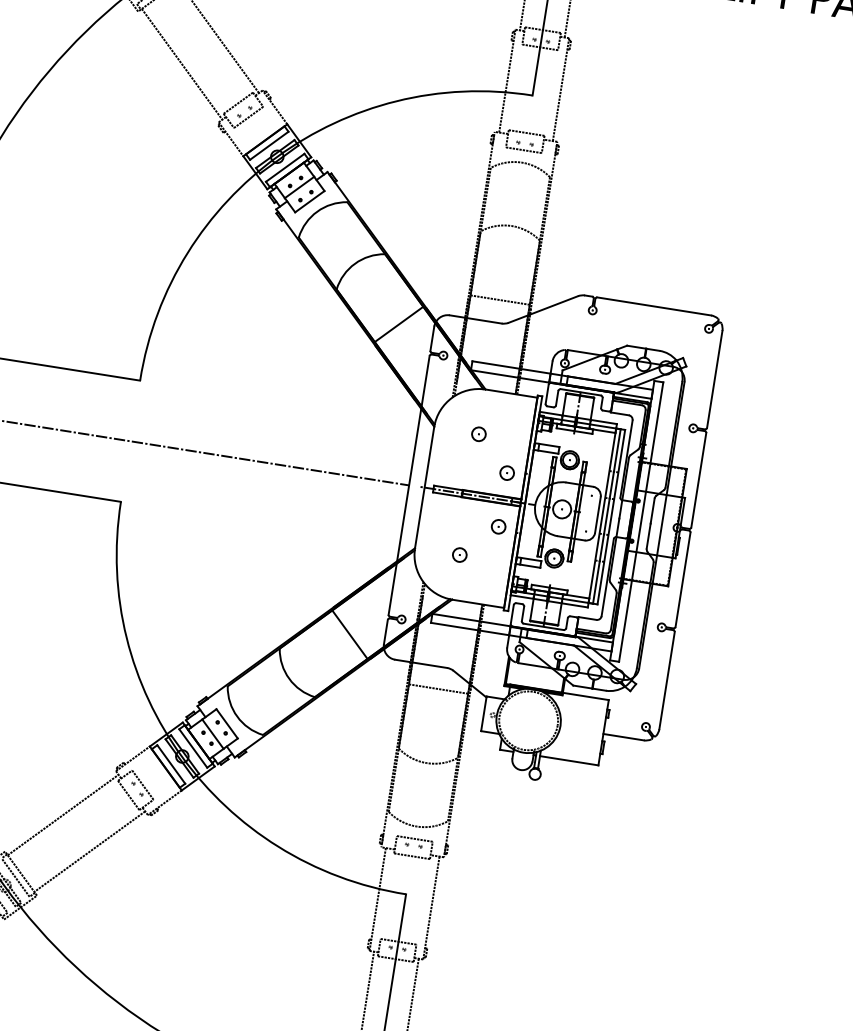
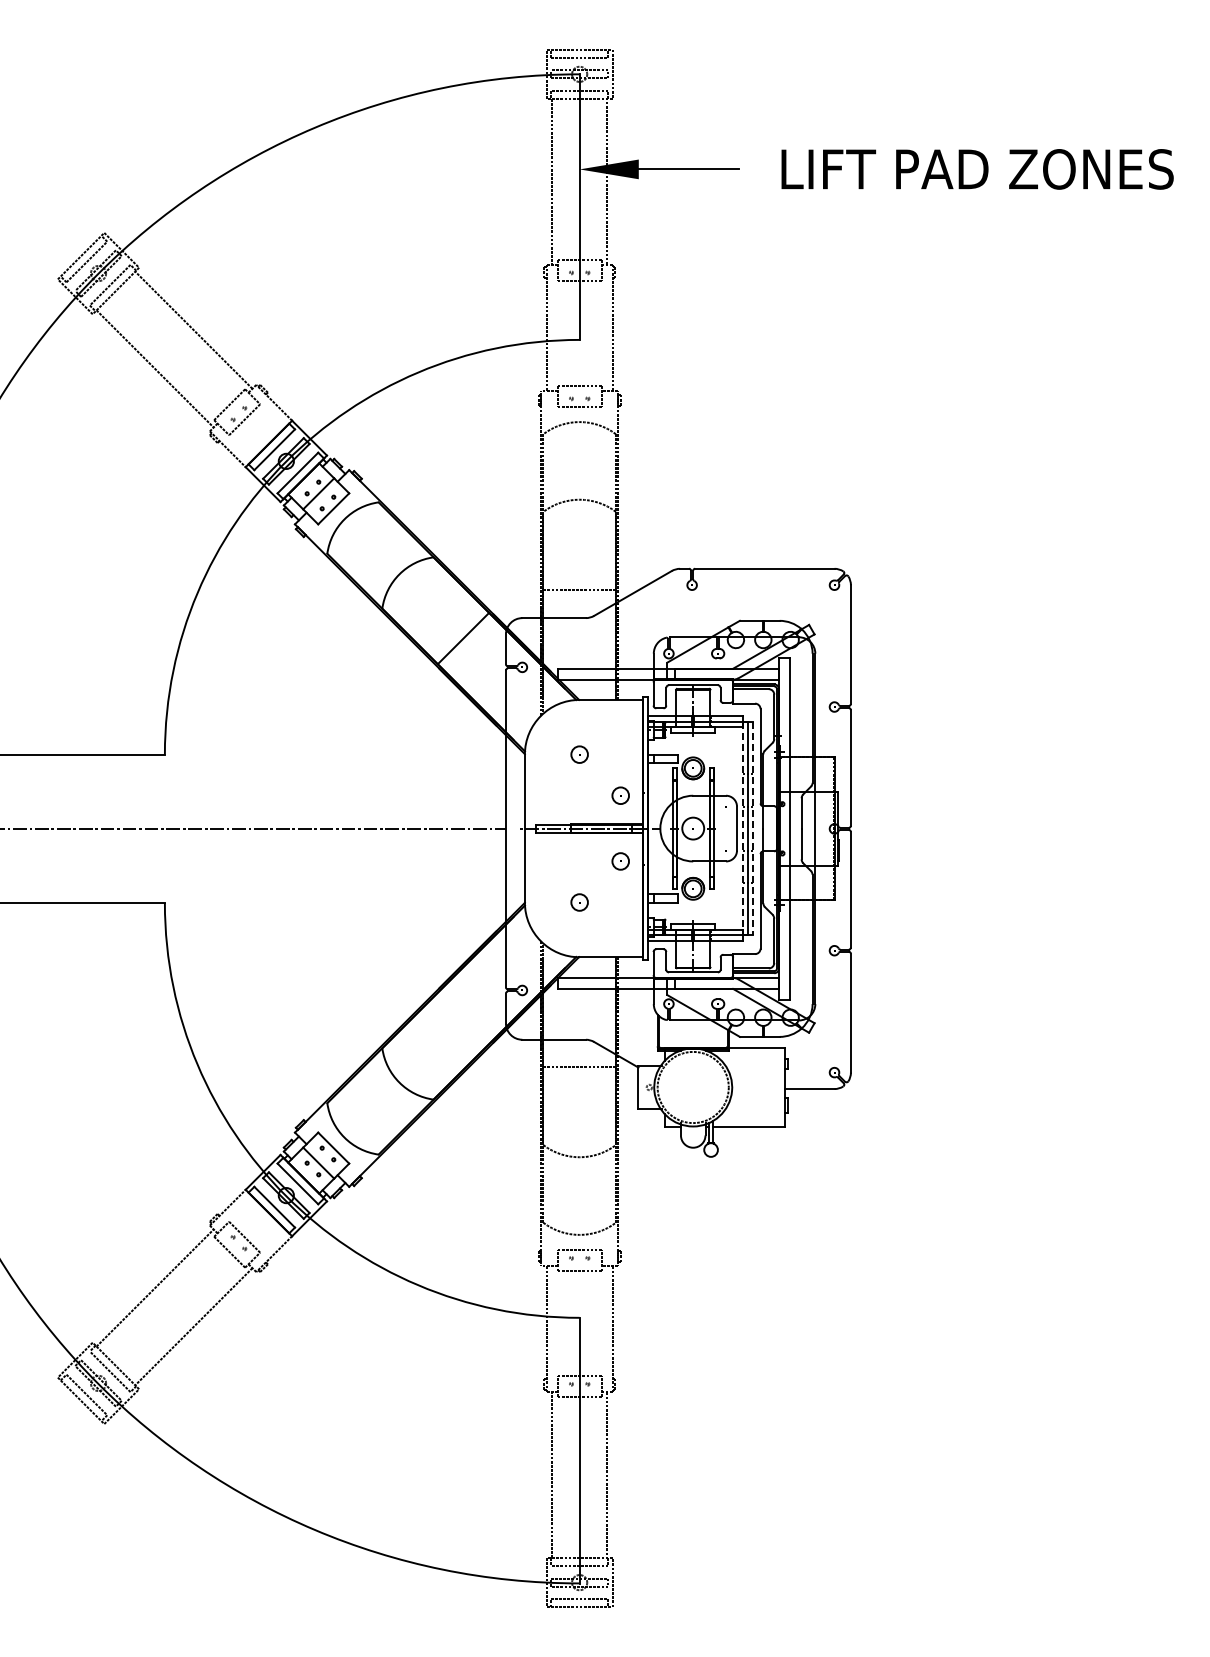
line: (602, 515) -> (742, 828), solid -> dashed
line: (611, 517) -> (753, 828), solid -> dashed
line: (349, 634) -> (463, 1018), removed

